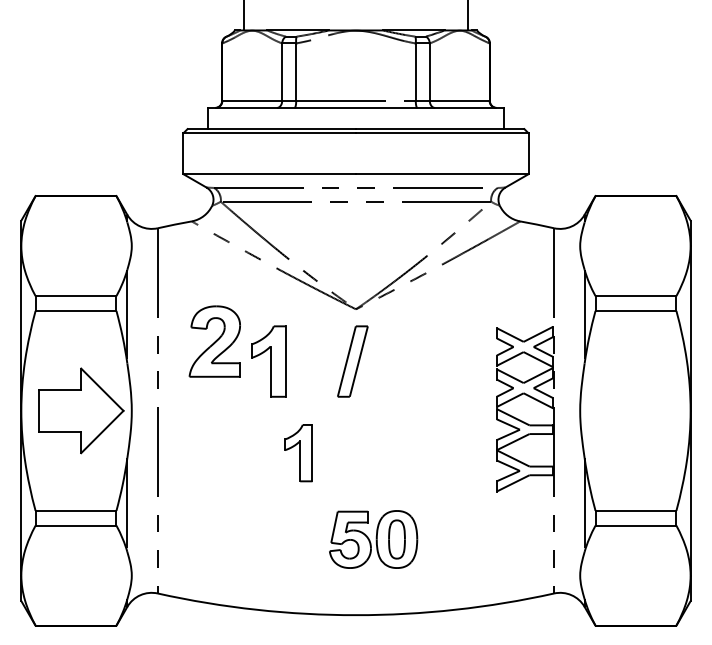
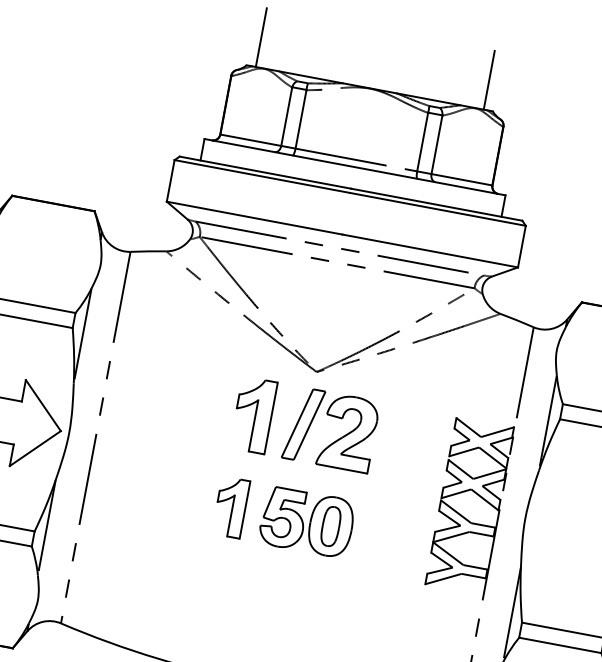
part: (214, 341) -> (347, 432), moved
part: (268, 361) -> (253, 415), moved
part: (373, 539) -> (307, 522), moved

